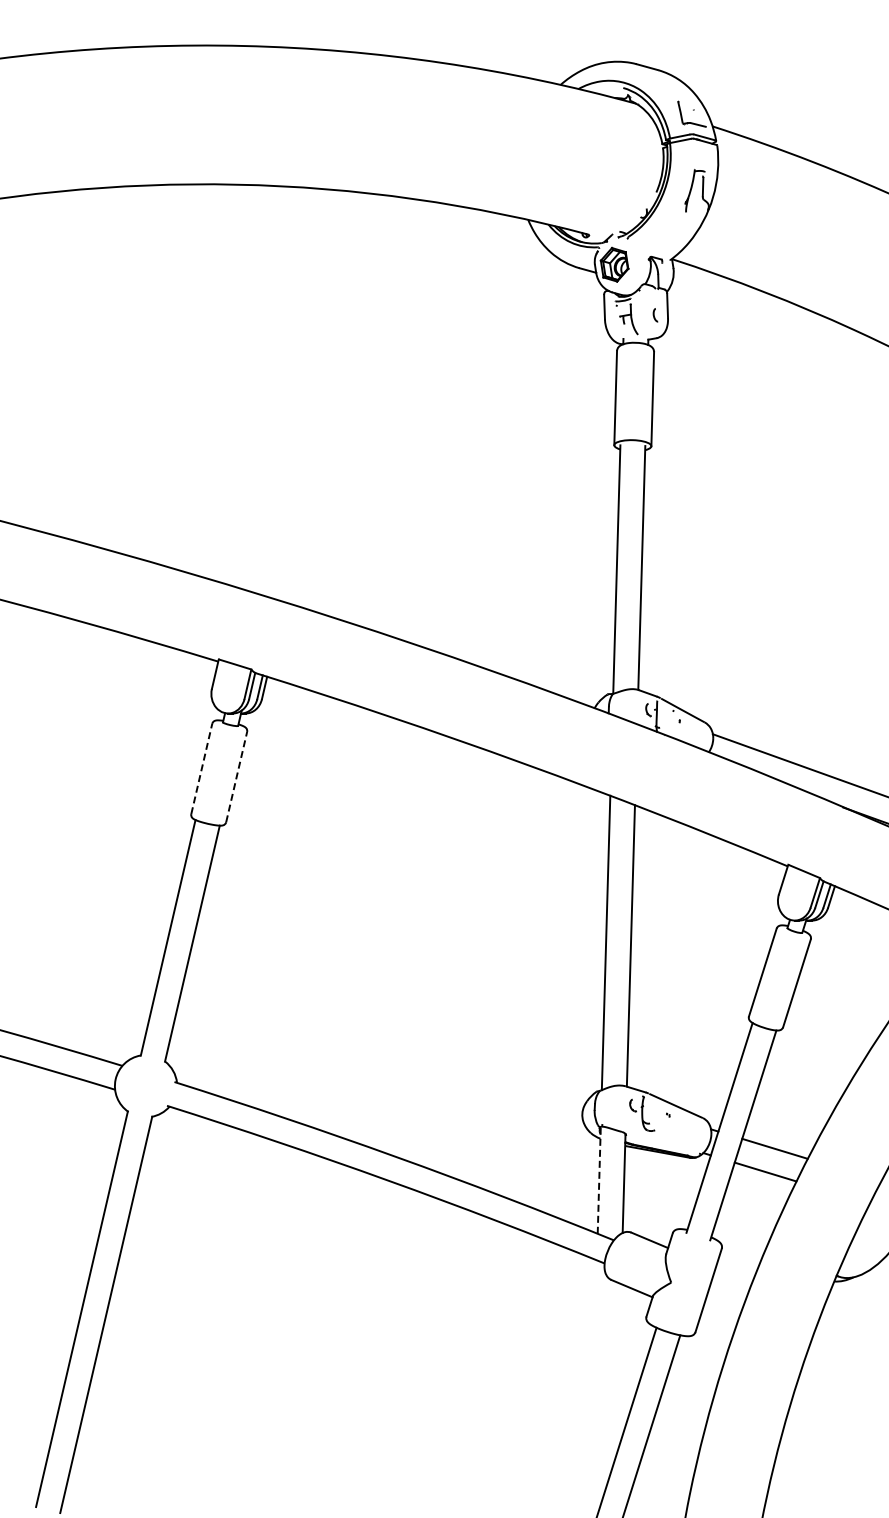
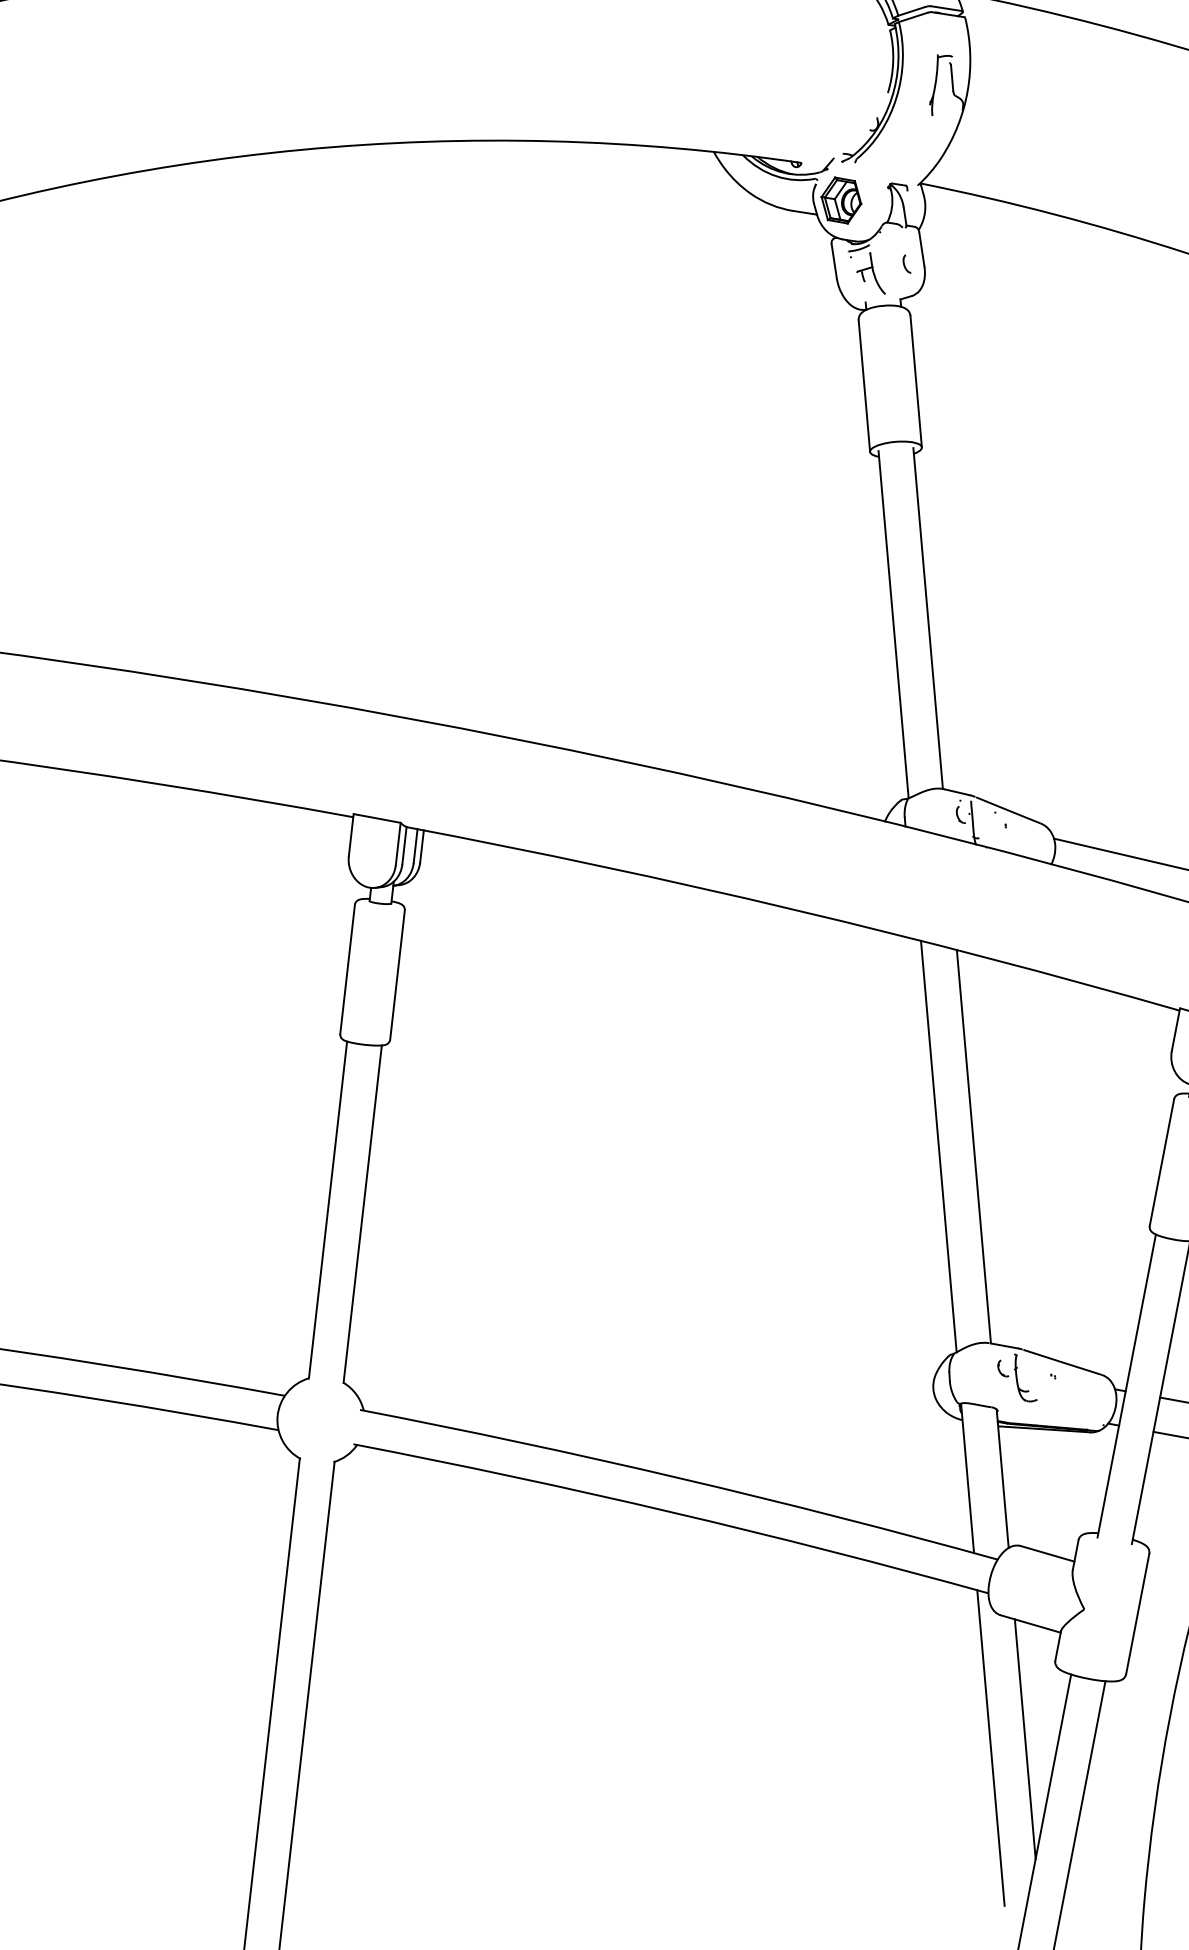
line: (201, 768) -> (347, 968), dashed -> solid
line: (236, 776) -> (397, 974), dashed -> solid
line: (599, 1179) -> (967, 1477), dashed -> solid
line: (618, 1369) -> (1024, 1738), added
line: (593, 1373) -> (990, 1748), added

